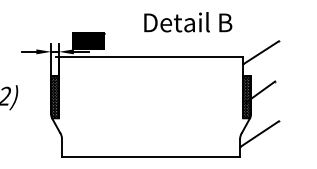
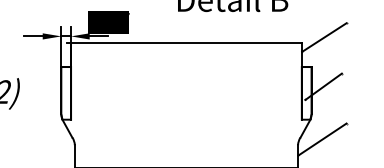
hatch: (55, 97) -> (66, 93), removed
hatch: (246, 97) -> (306, 93), removed

